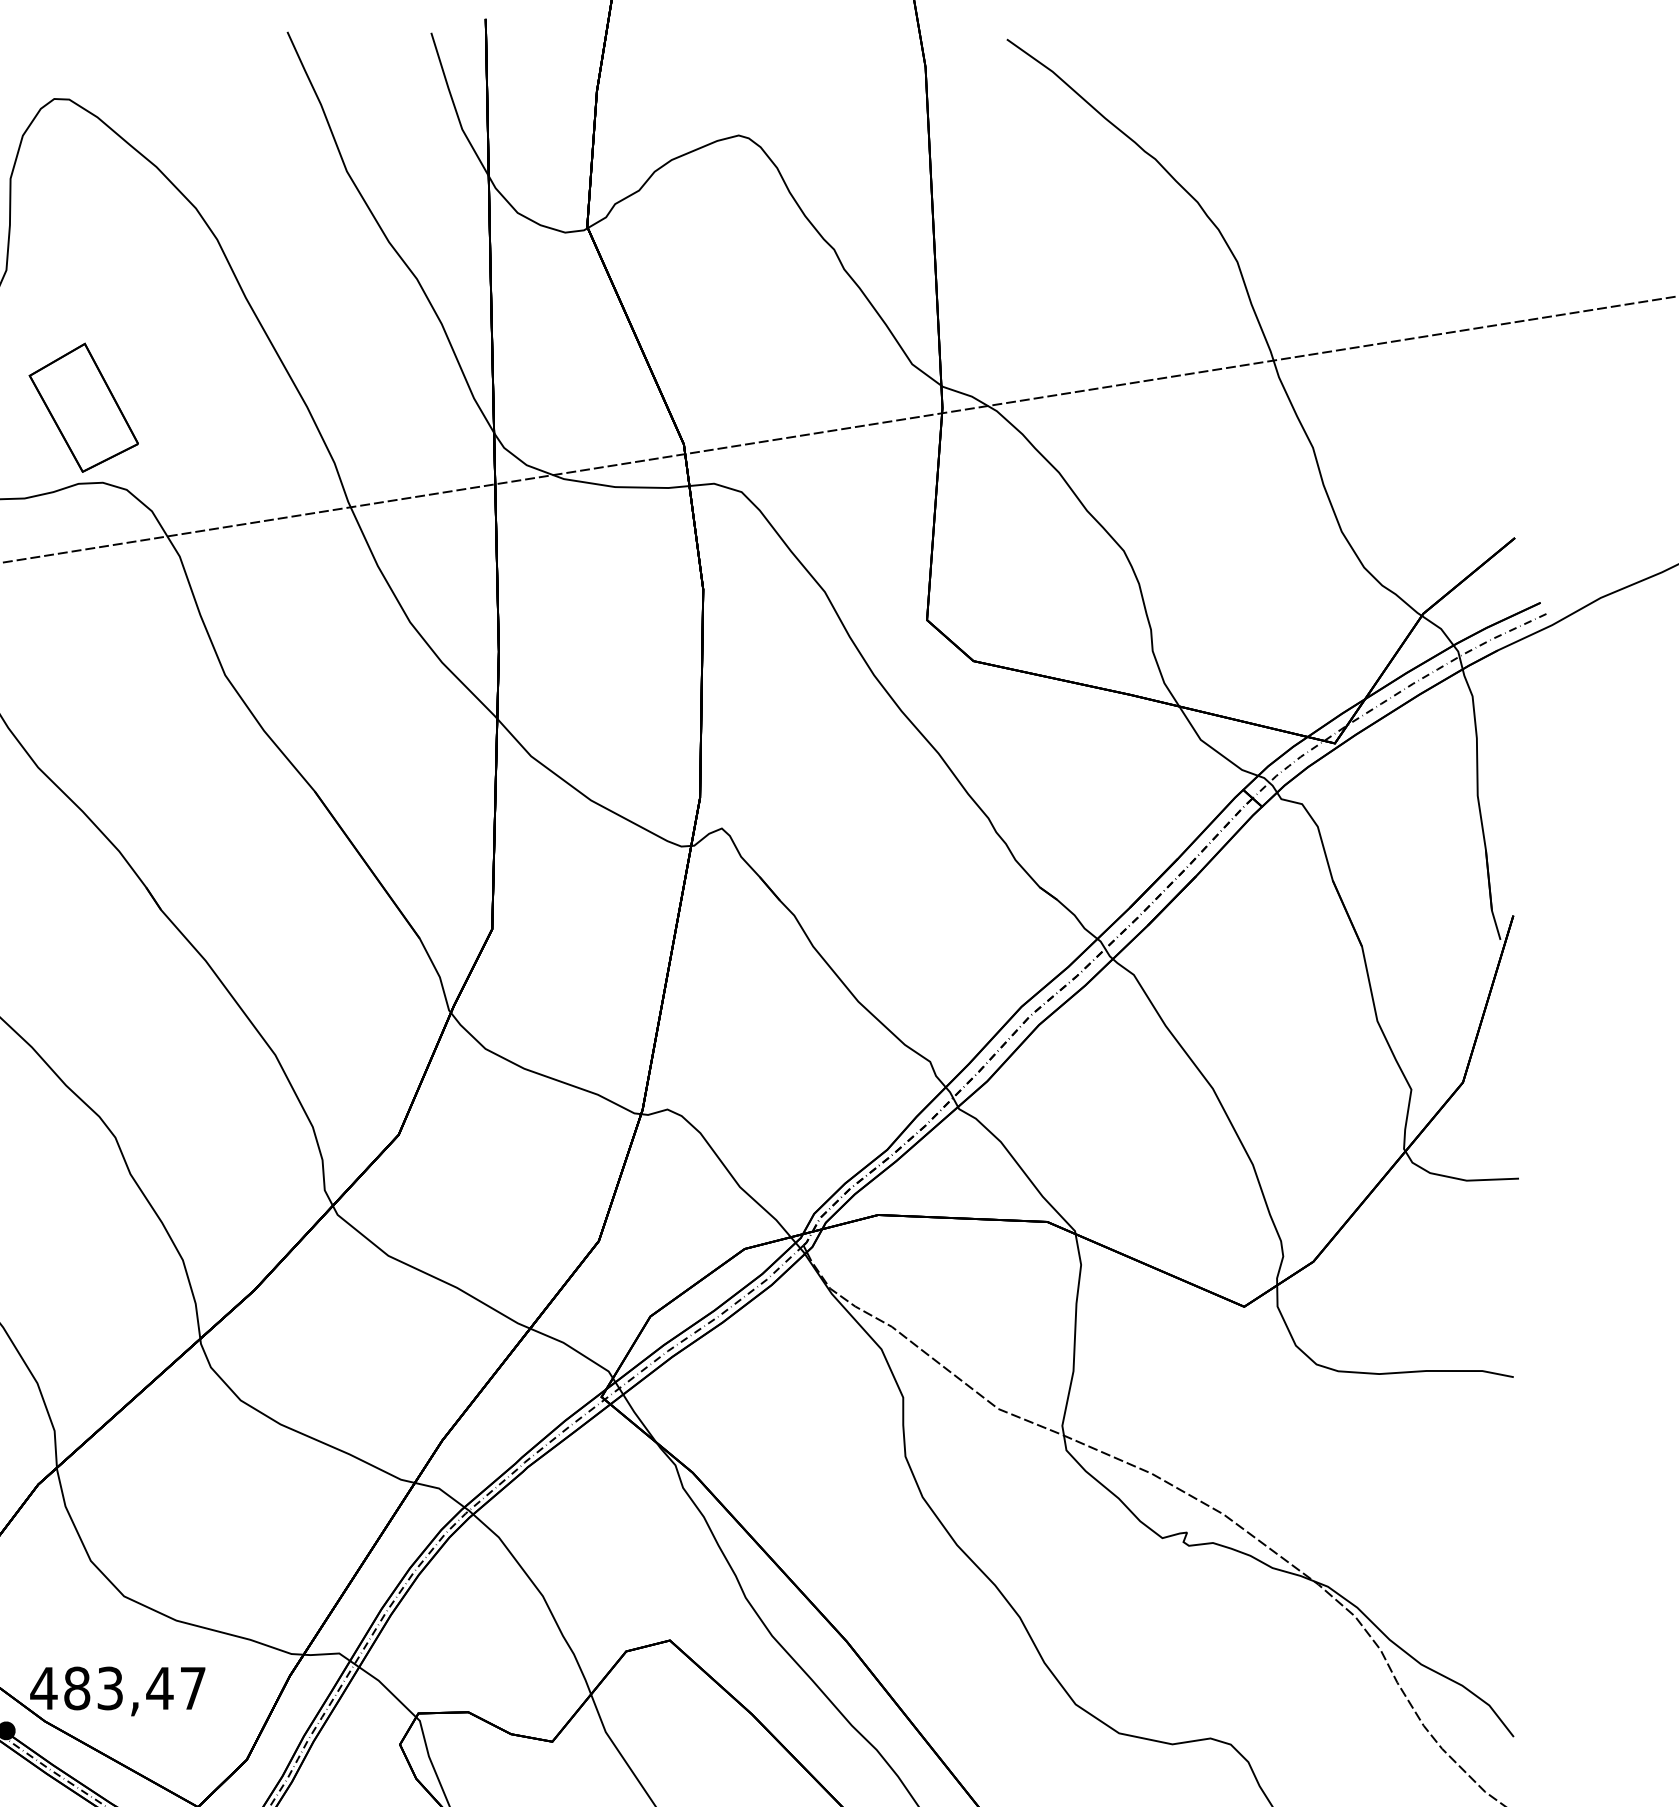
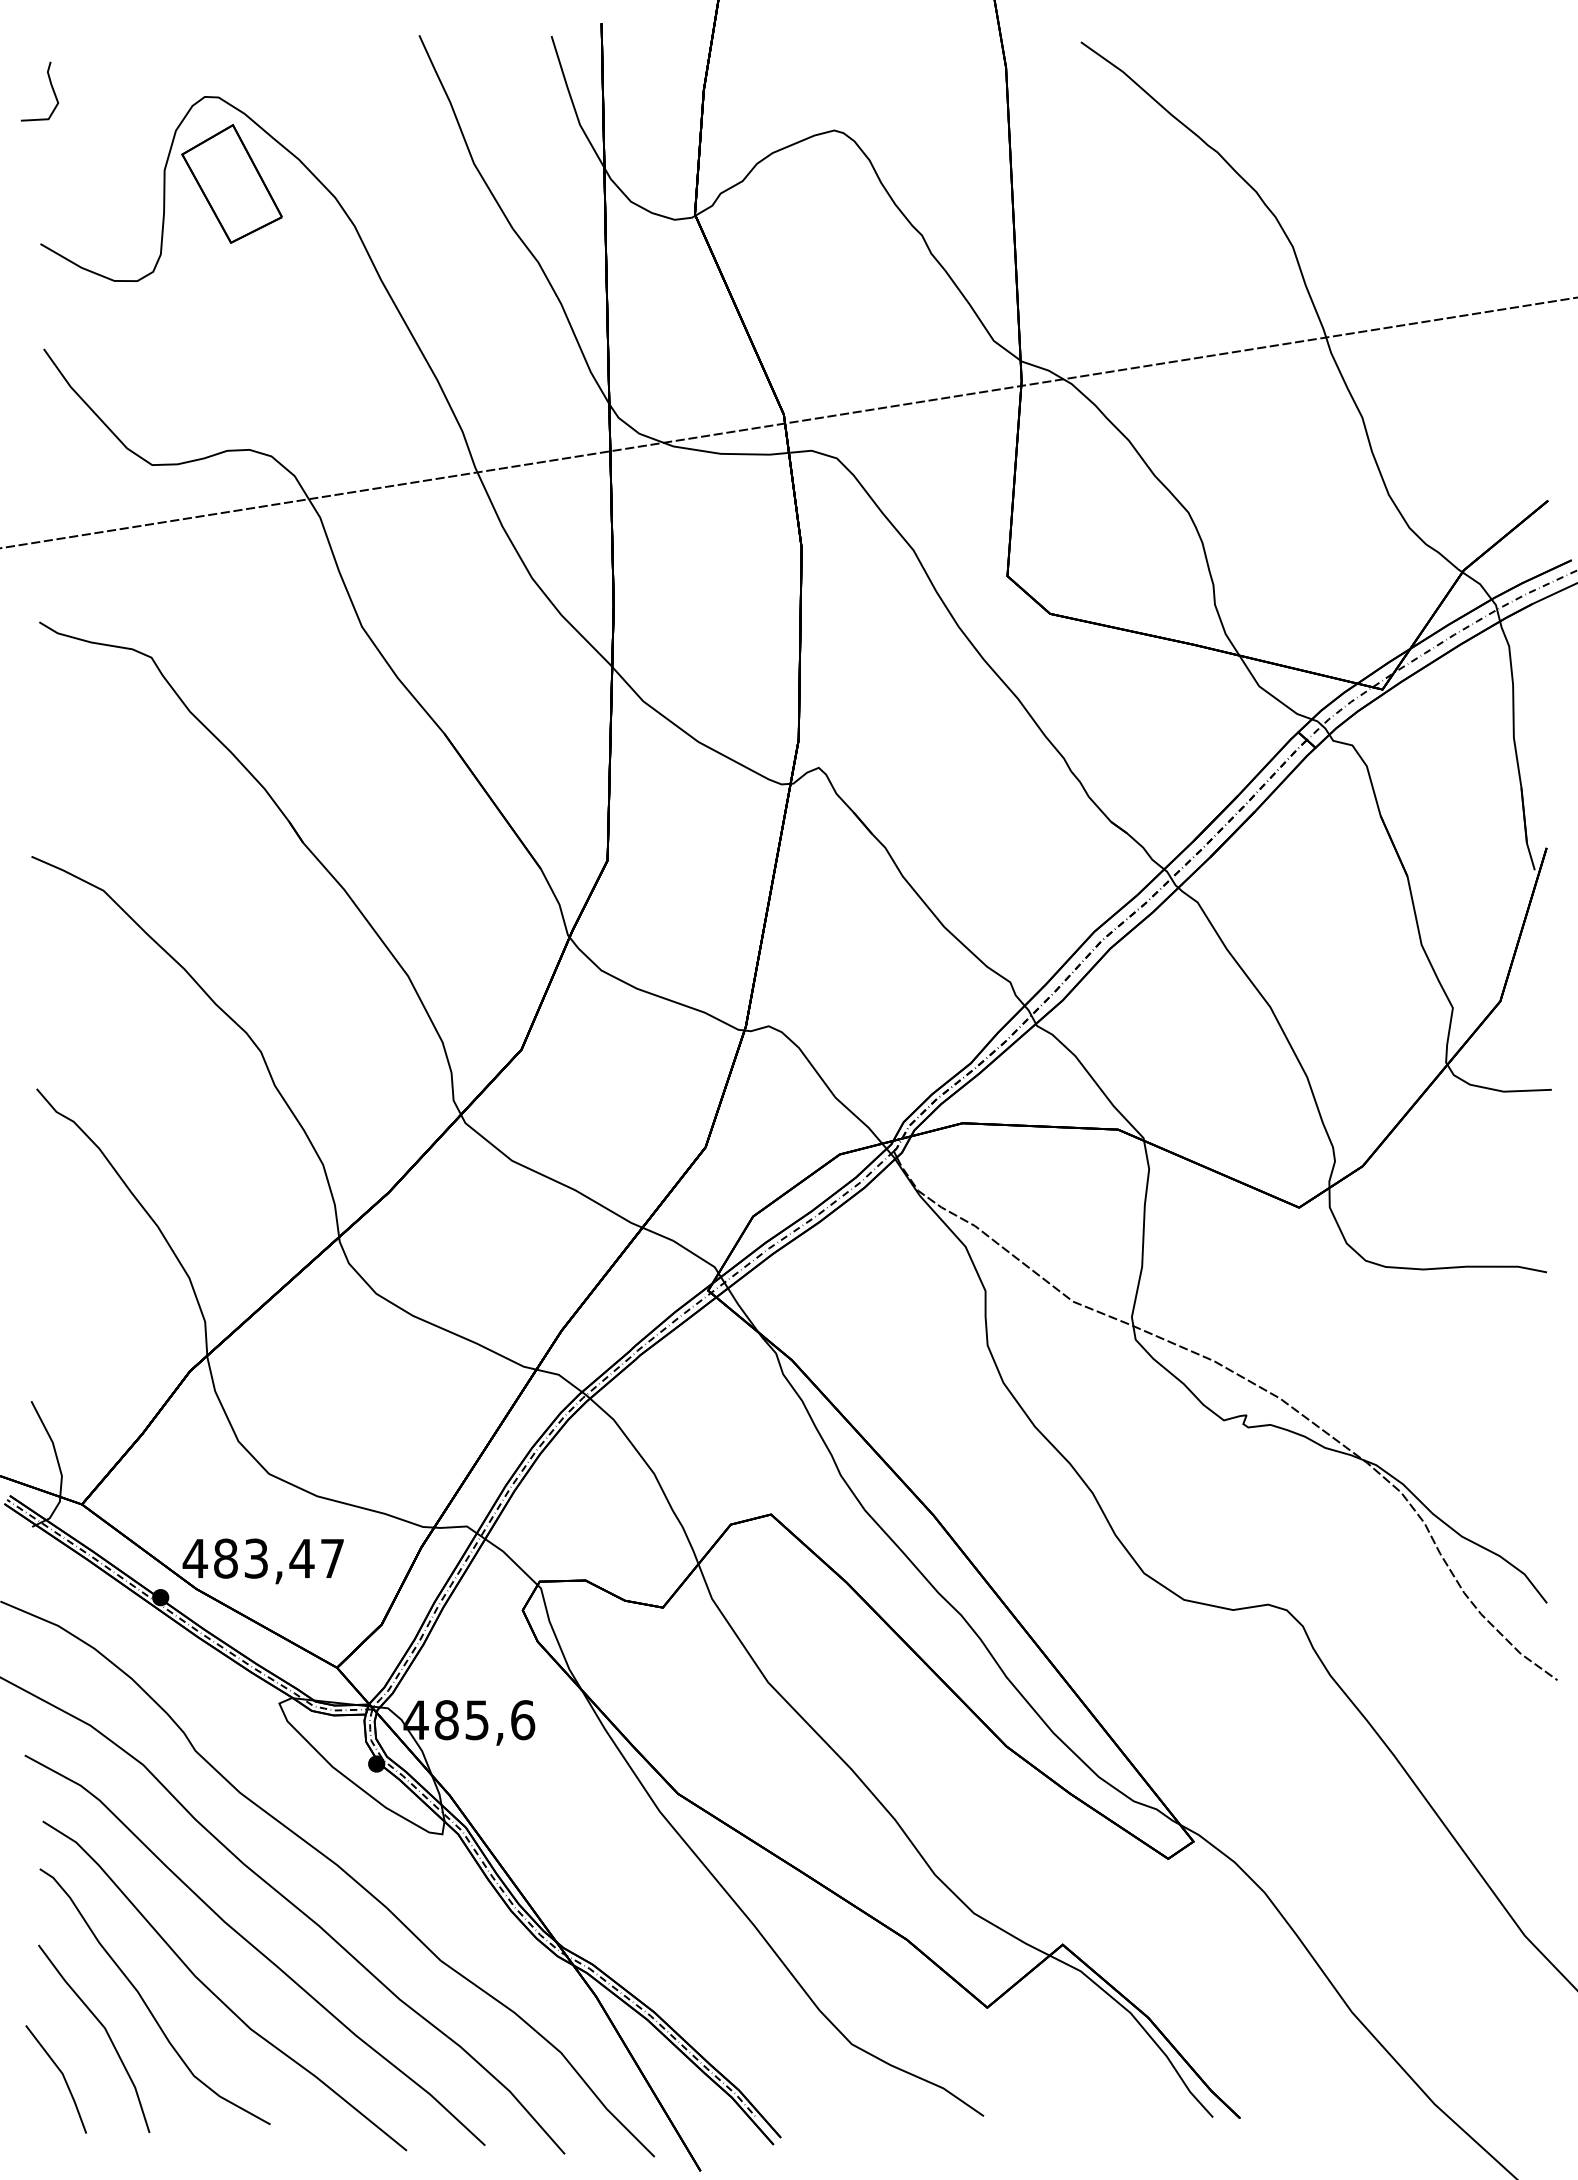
part: (83, 407) -> (231, 183), moved

